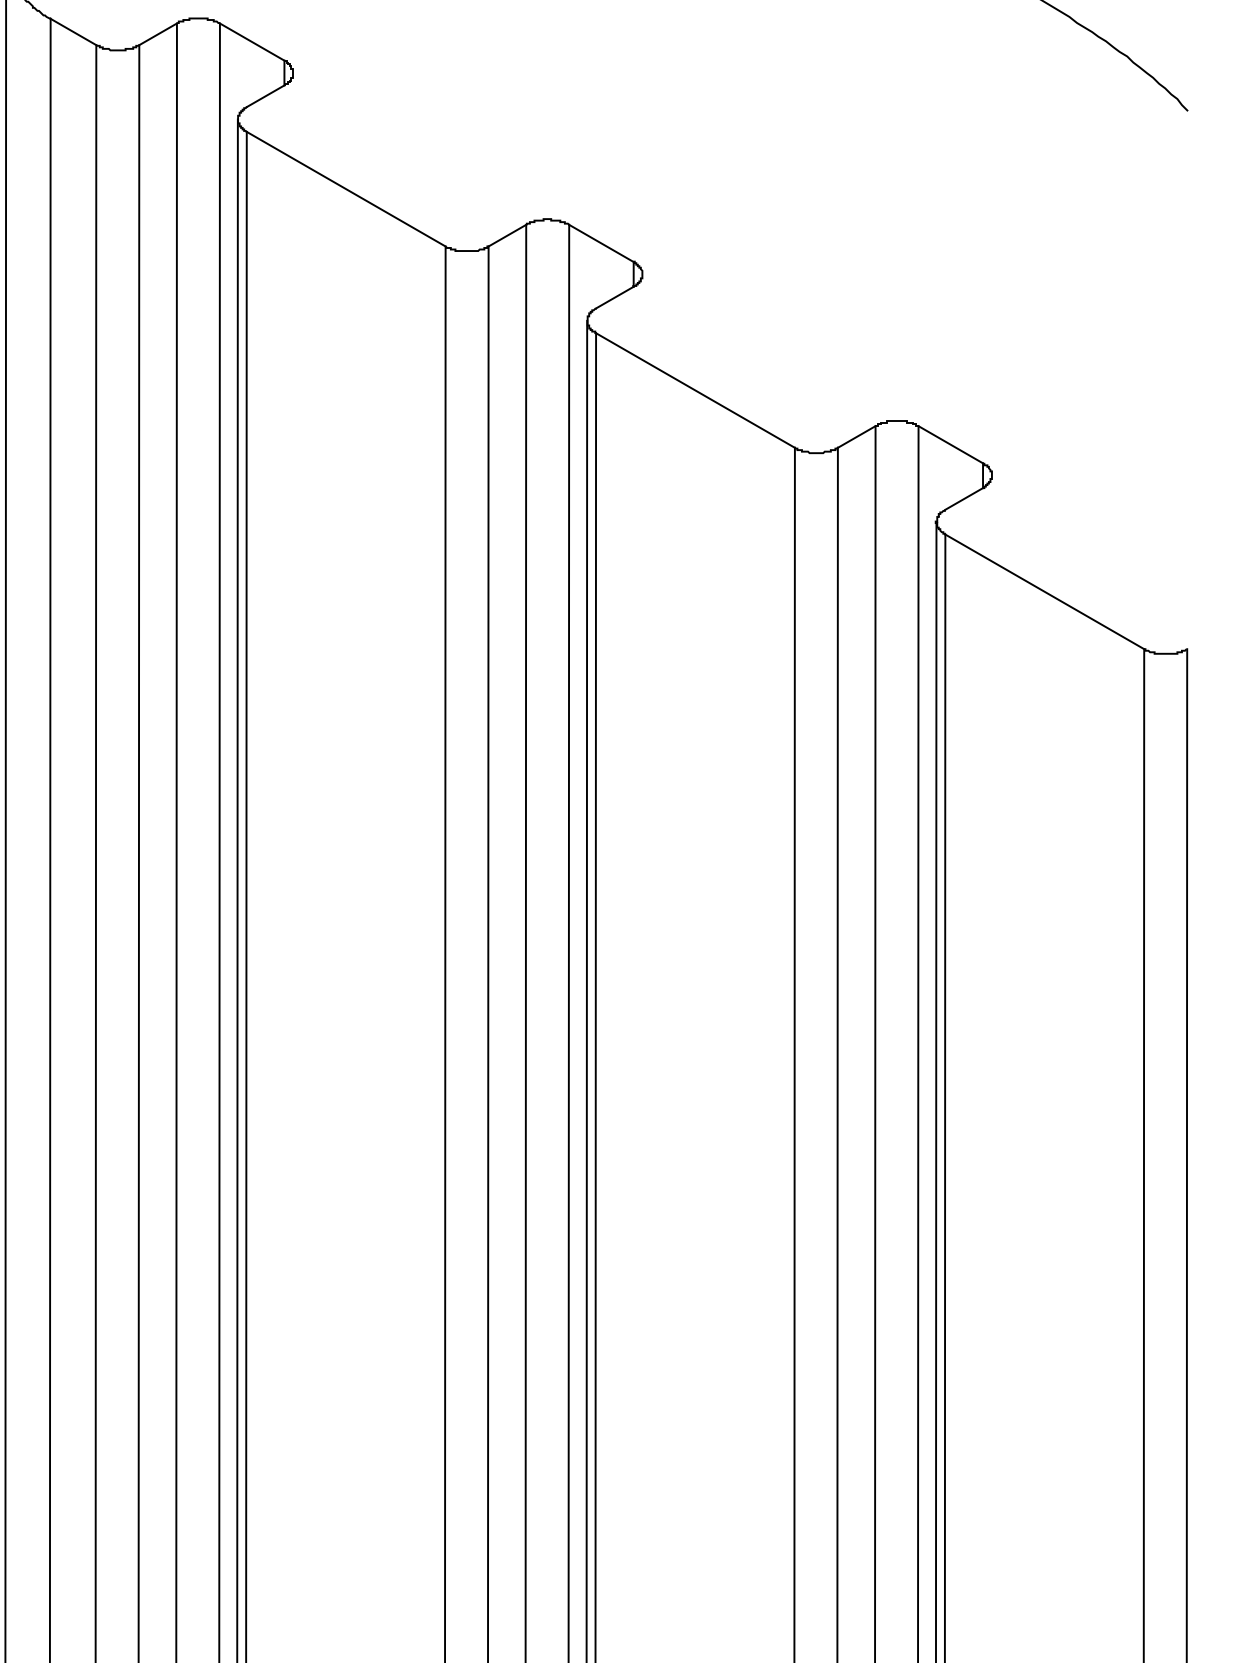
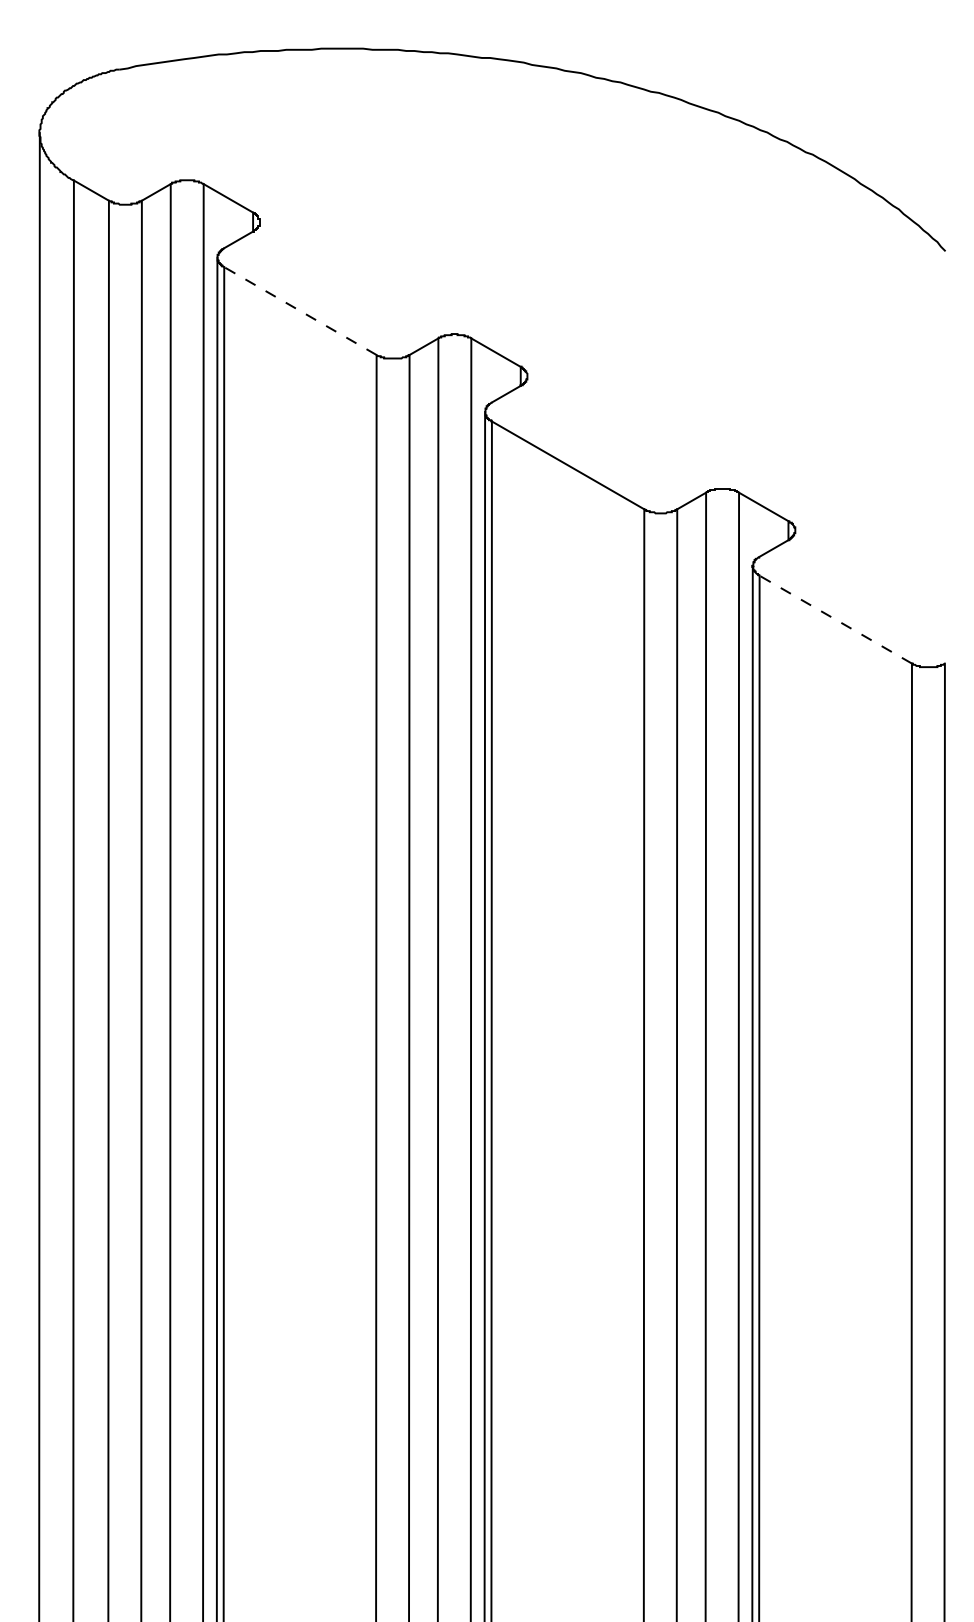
line: (346, 189) -> (300, 311), solid -> dashed
line: (1044, 591) -> (835, 619), solid -> dashed

